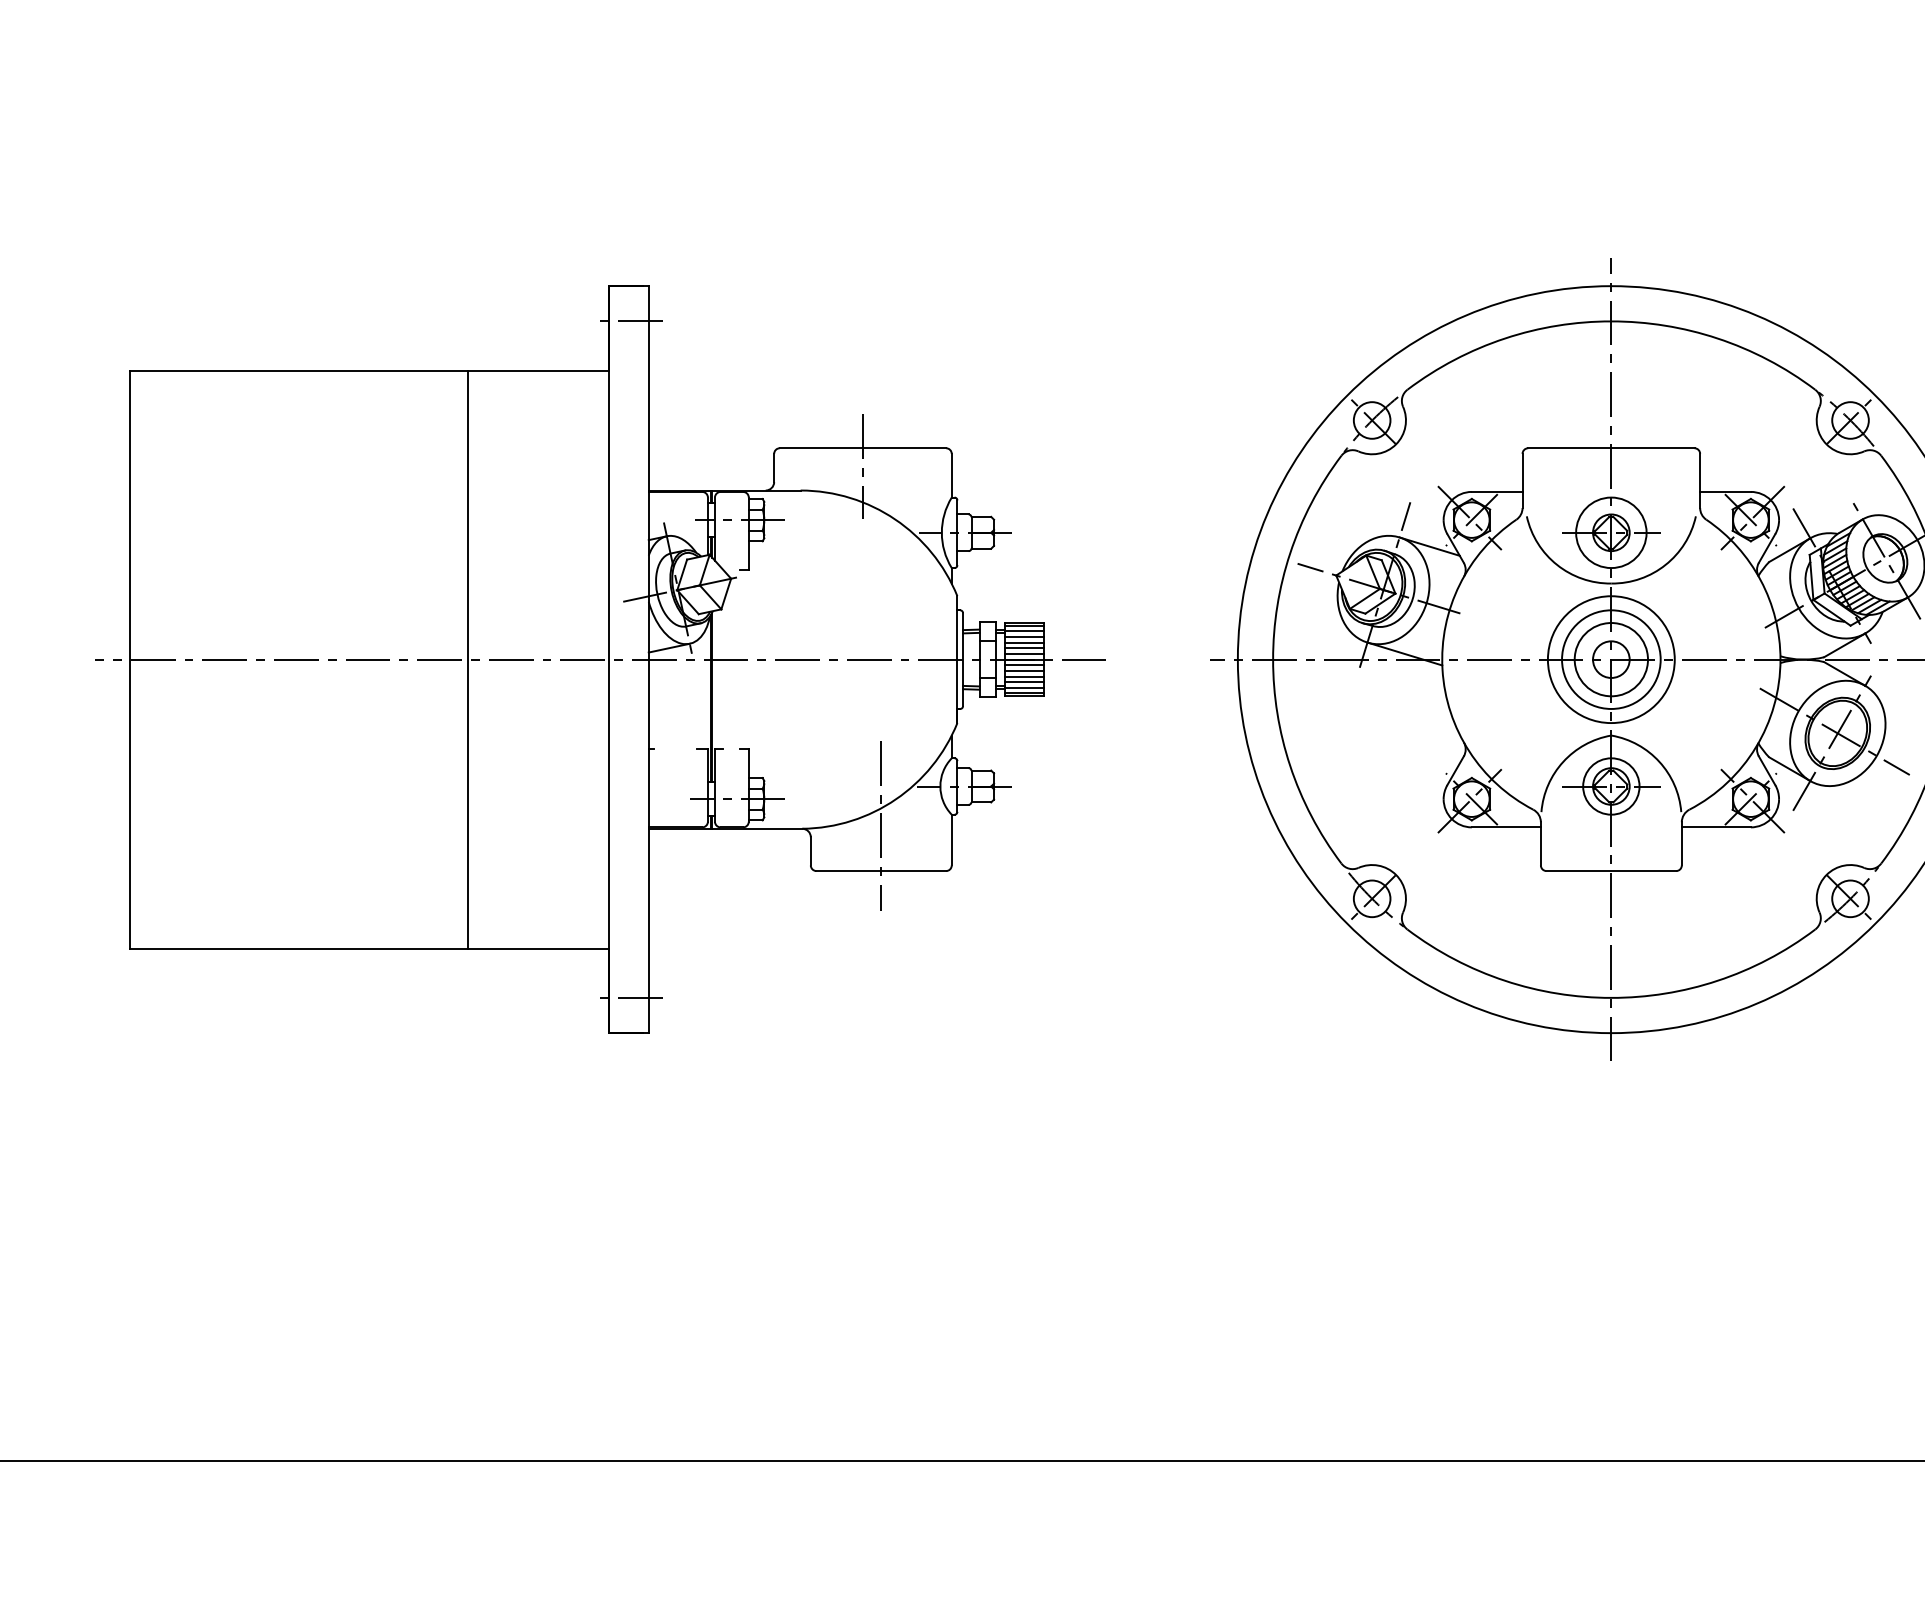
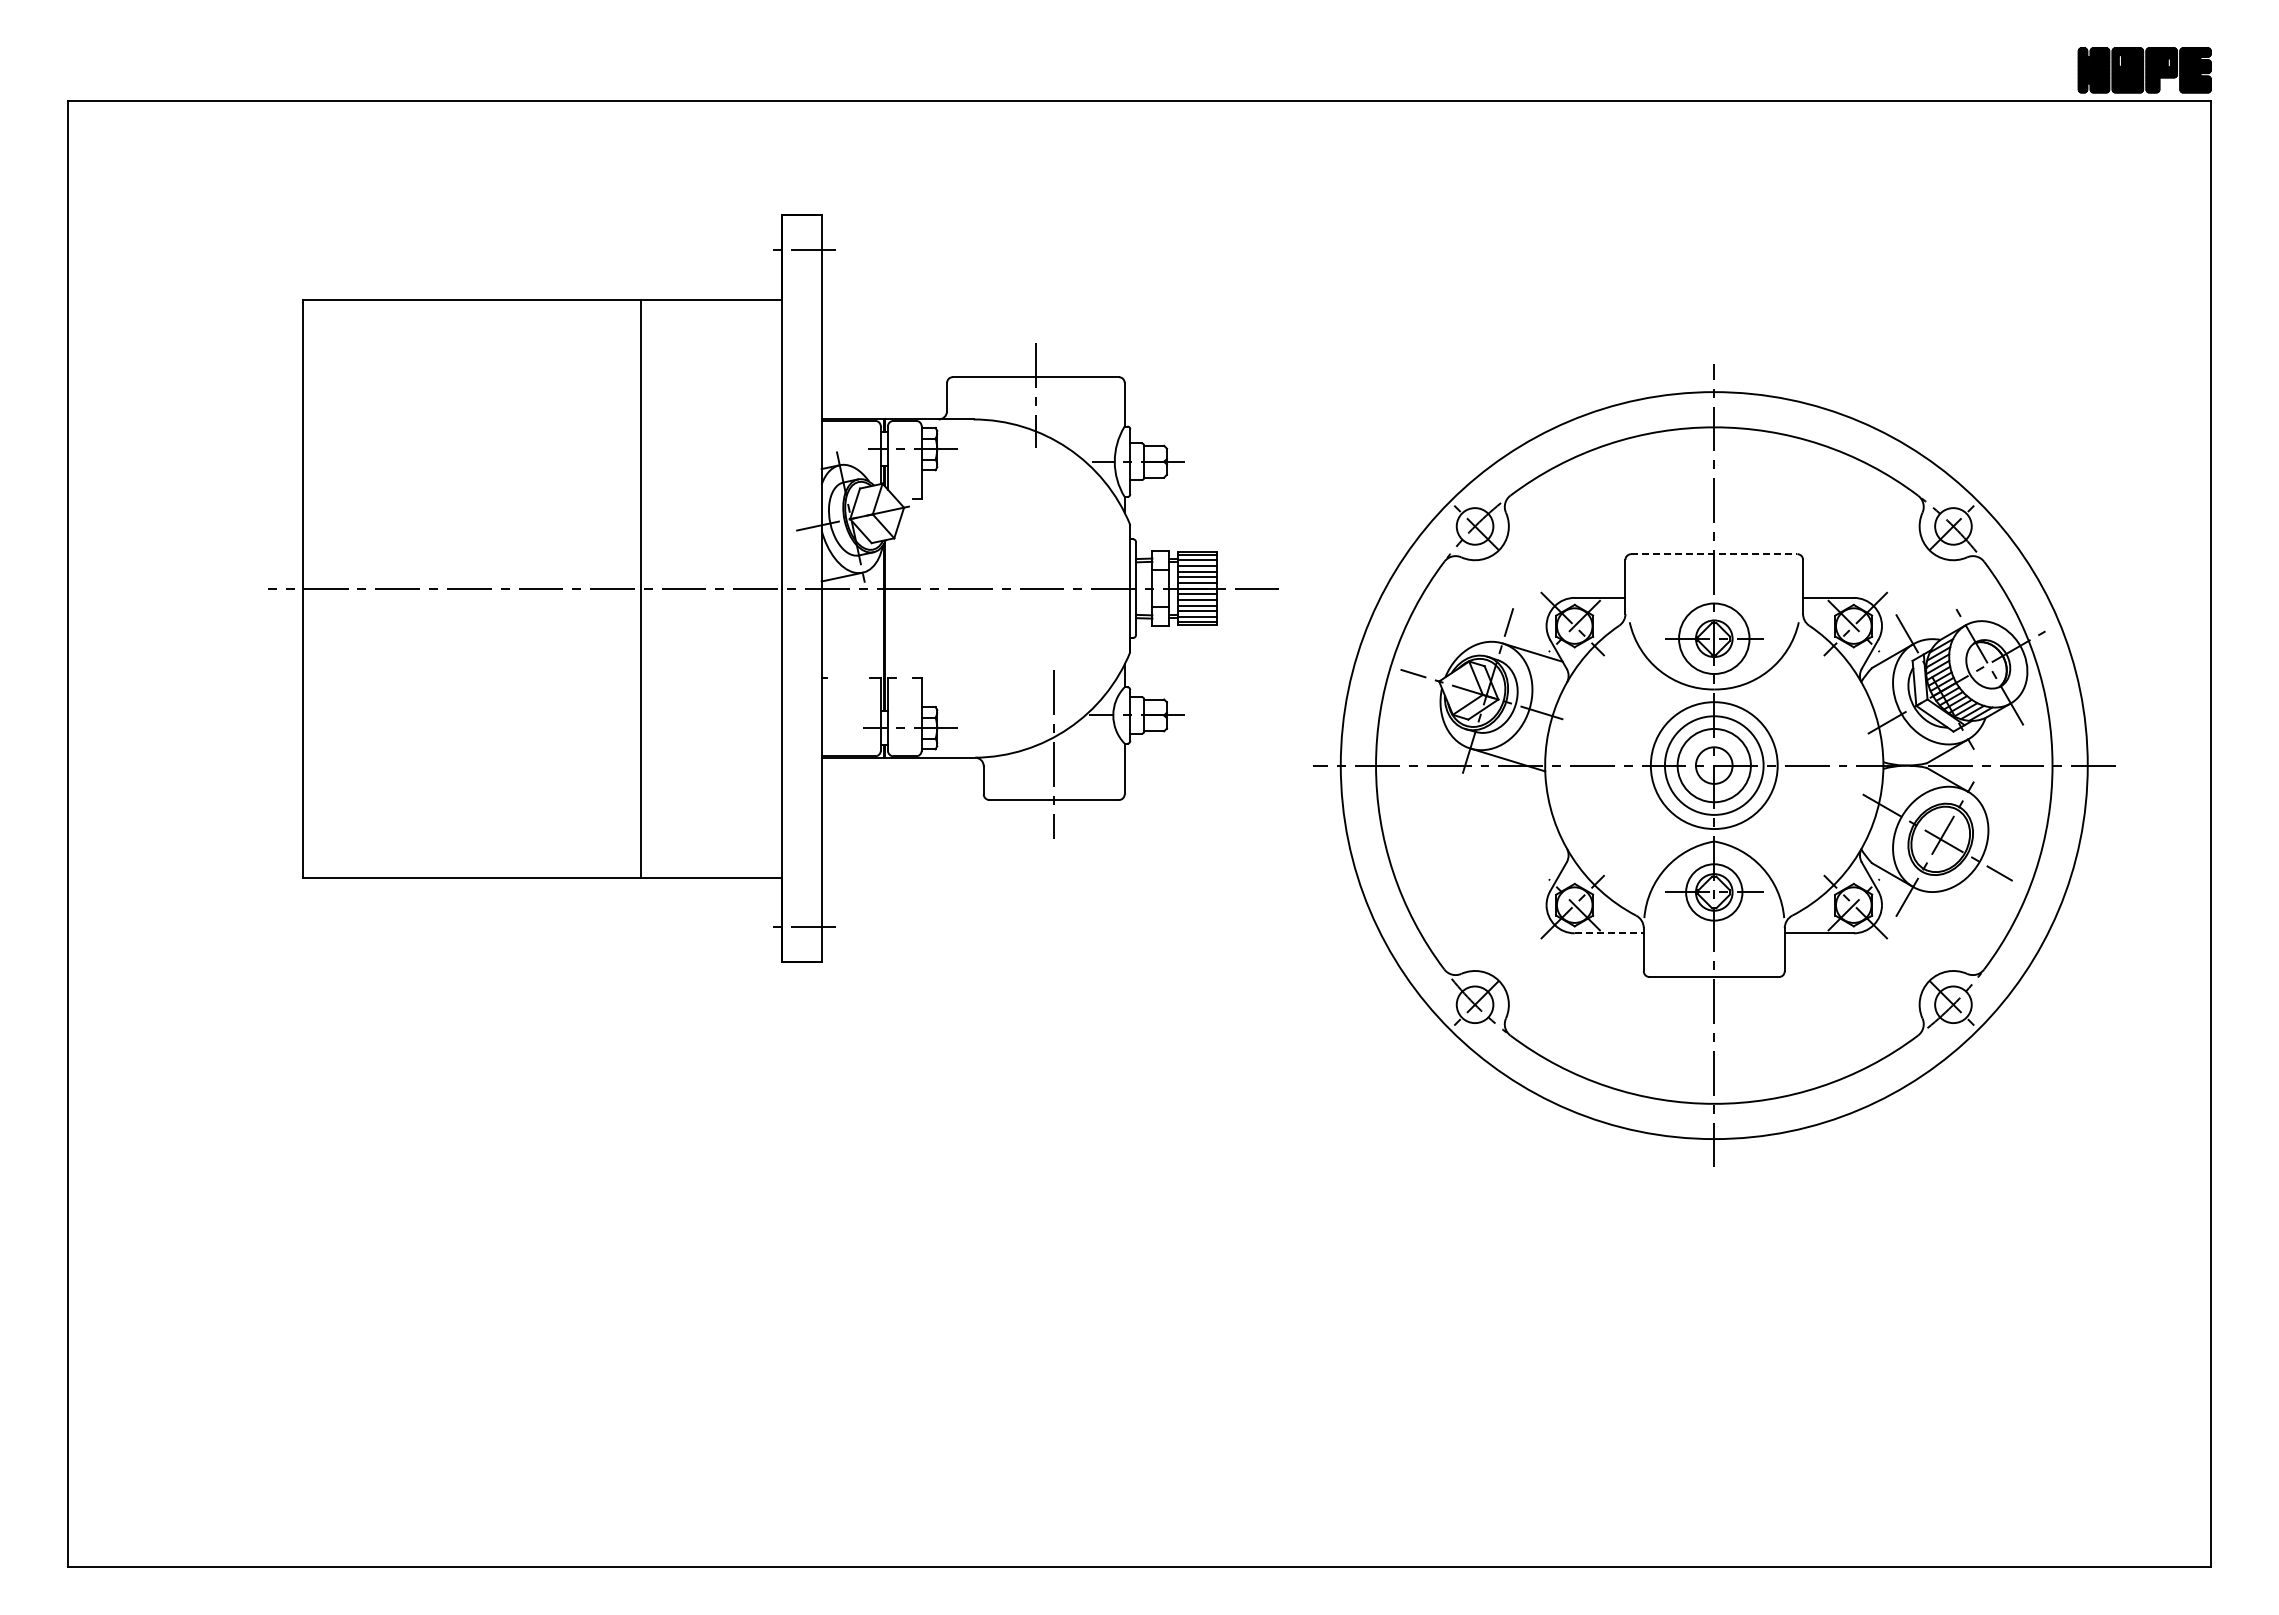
line: (1611, 448) -> (1714, 554), solid -> dashed
part: (600, 659) -> (773, 588), moved
line: (1506, 827) -> (1609, 933), solid -> dashed

